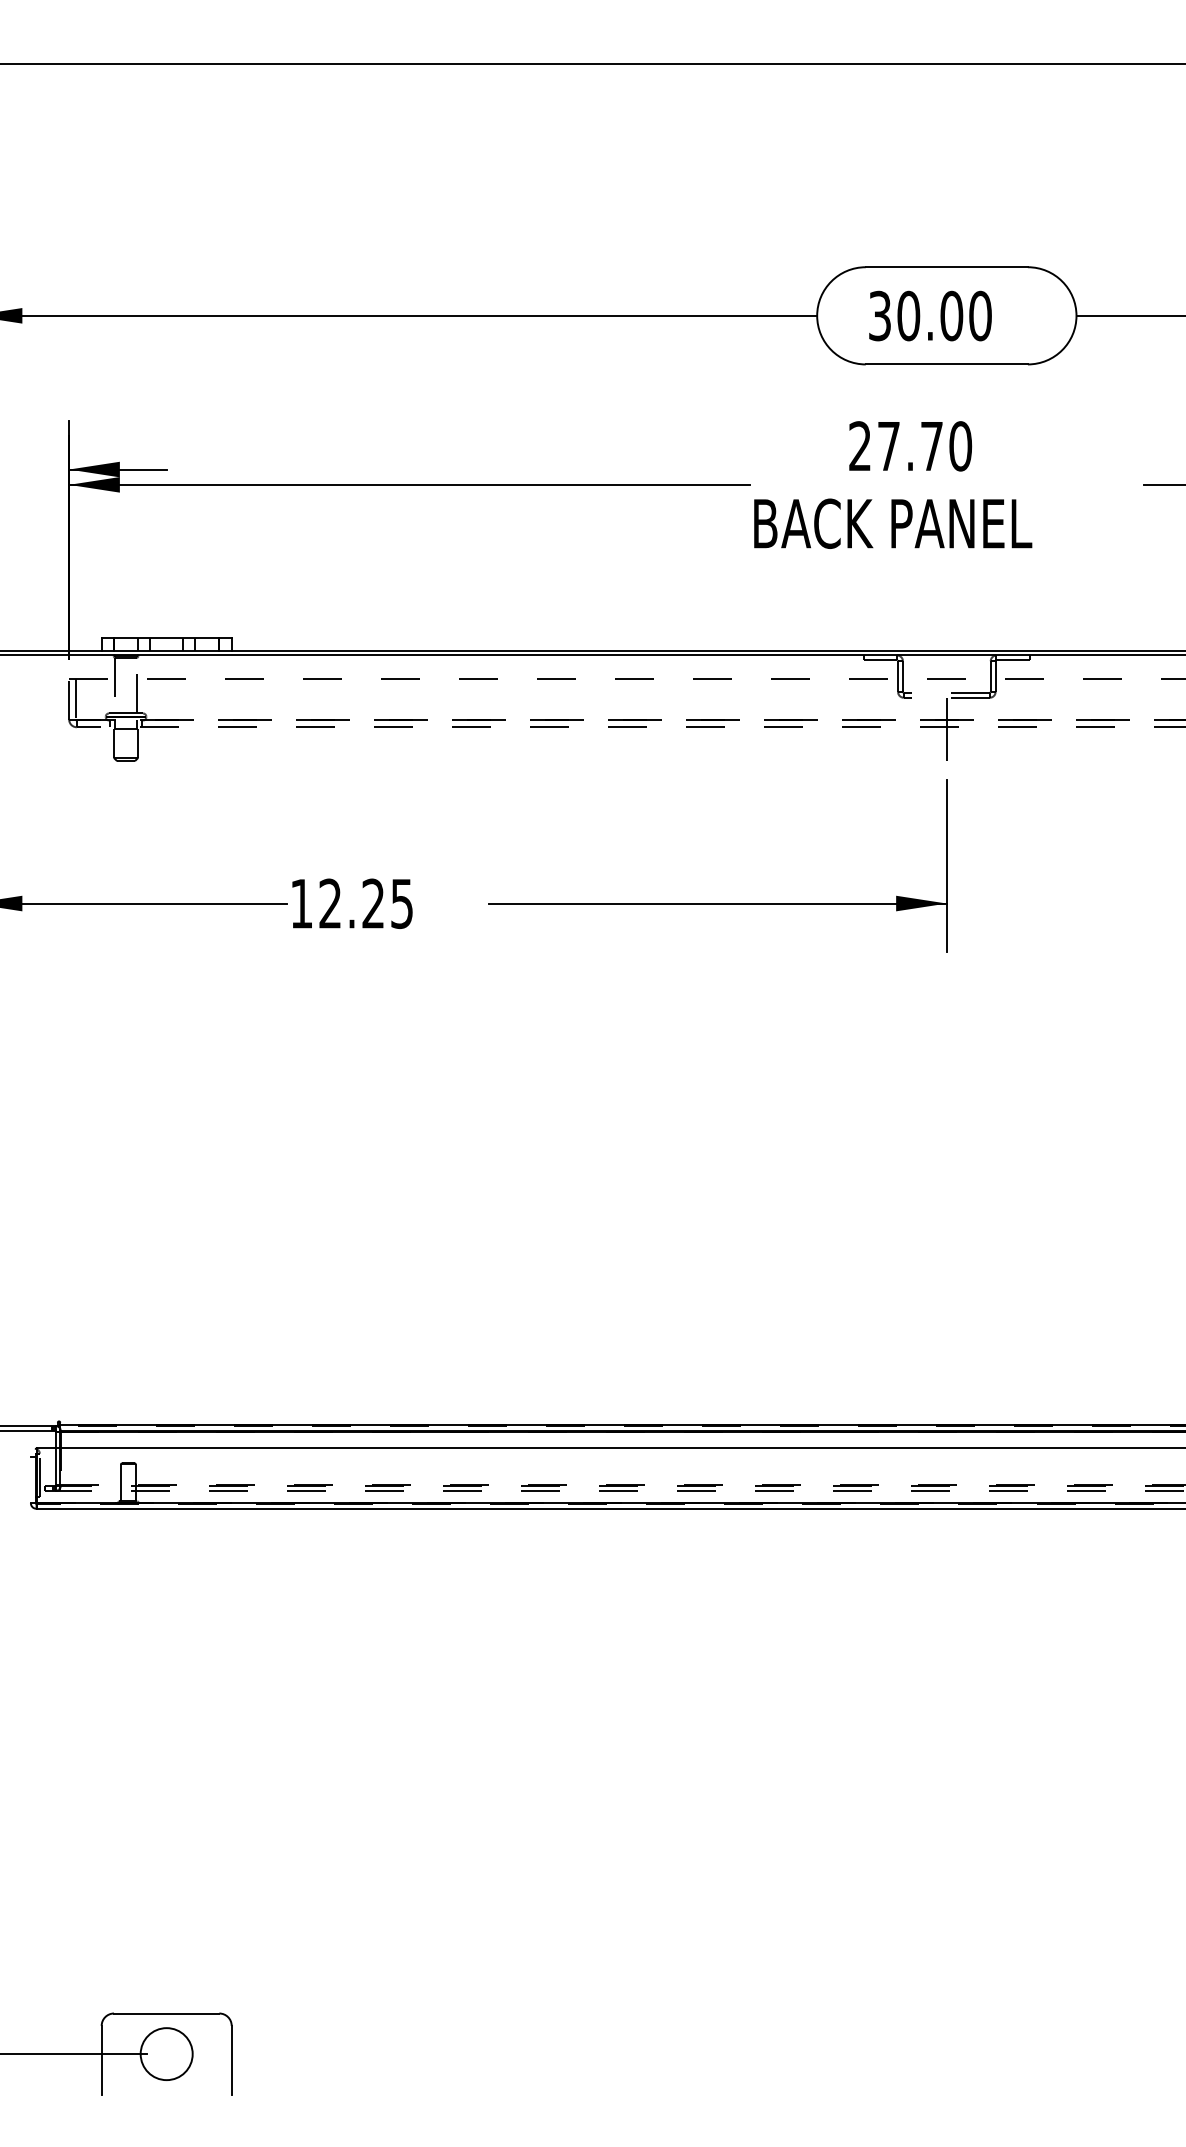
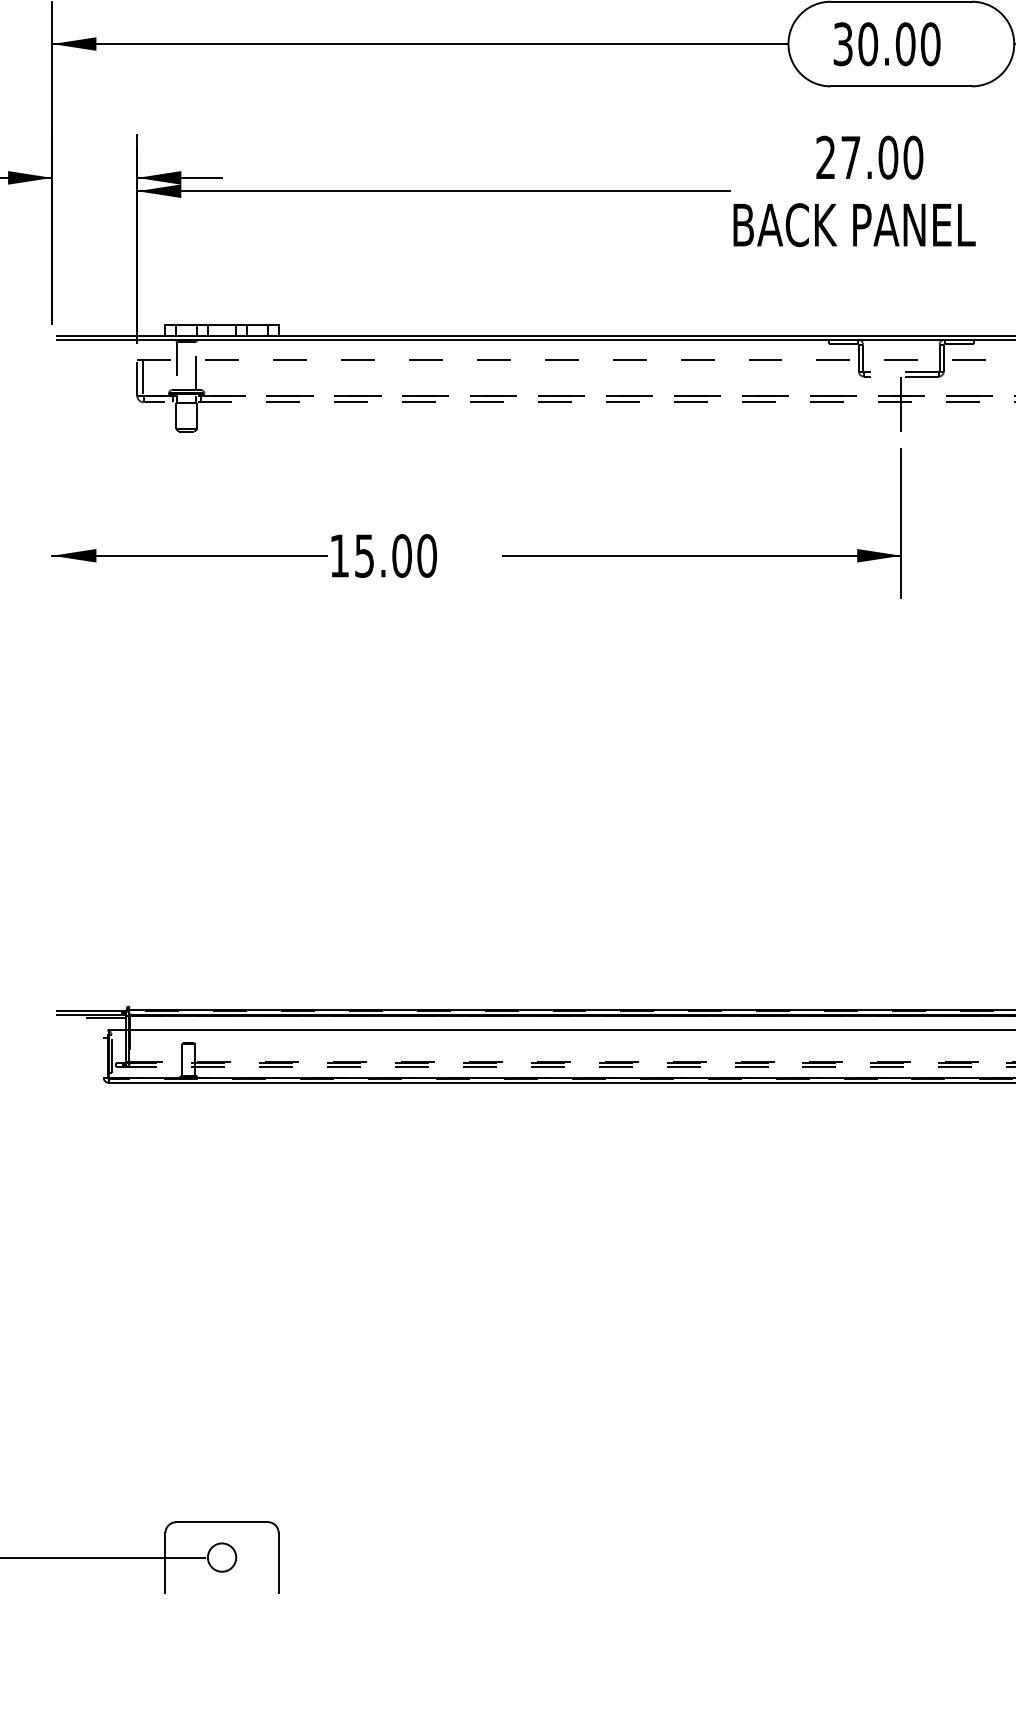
text: (931, 446) -> (887, 157), 27.70 -> 27.00
text: (366, 903) -> (396, 555), 12.25 -> 15.00
line: (33, 1434) -> (106, 1018), added
circle: (166, 2053) -> (221, 1557), size x0.62

